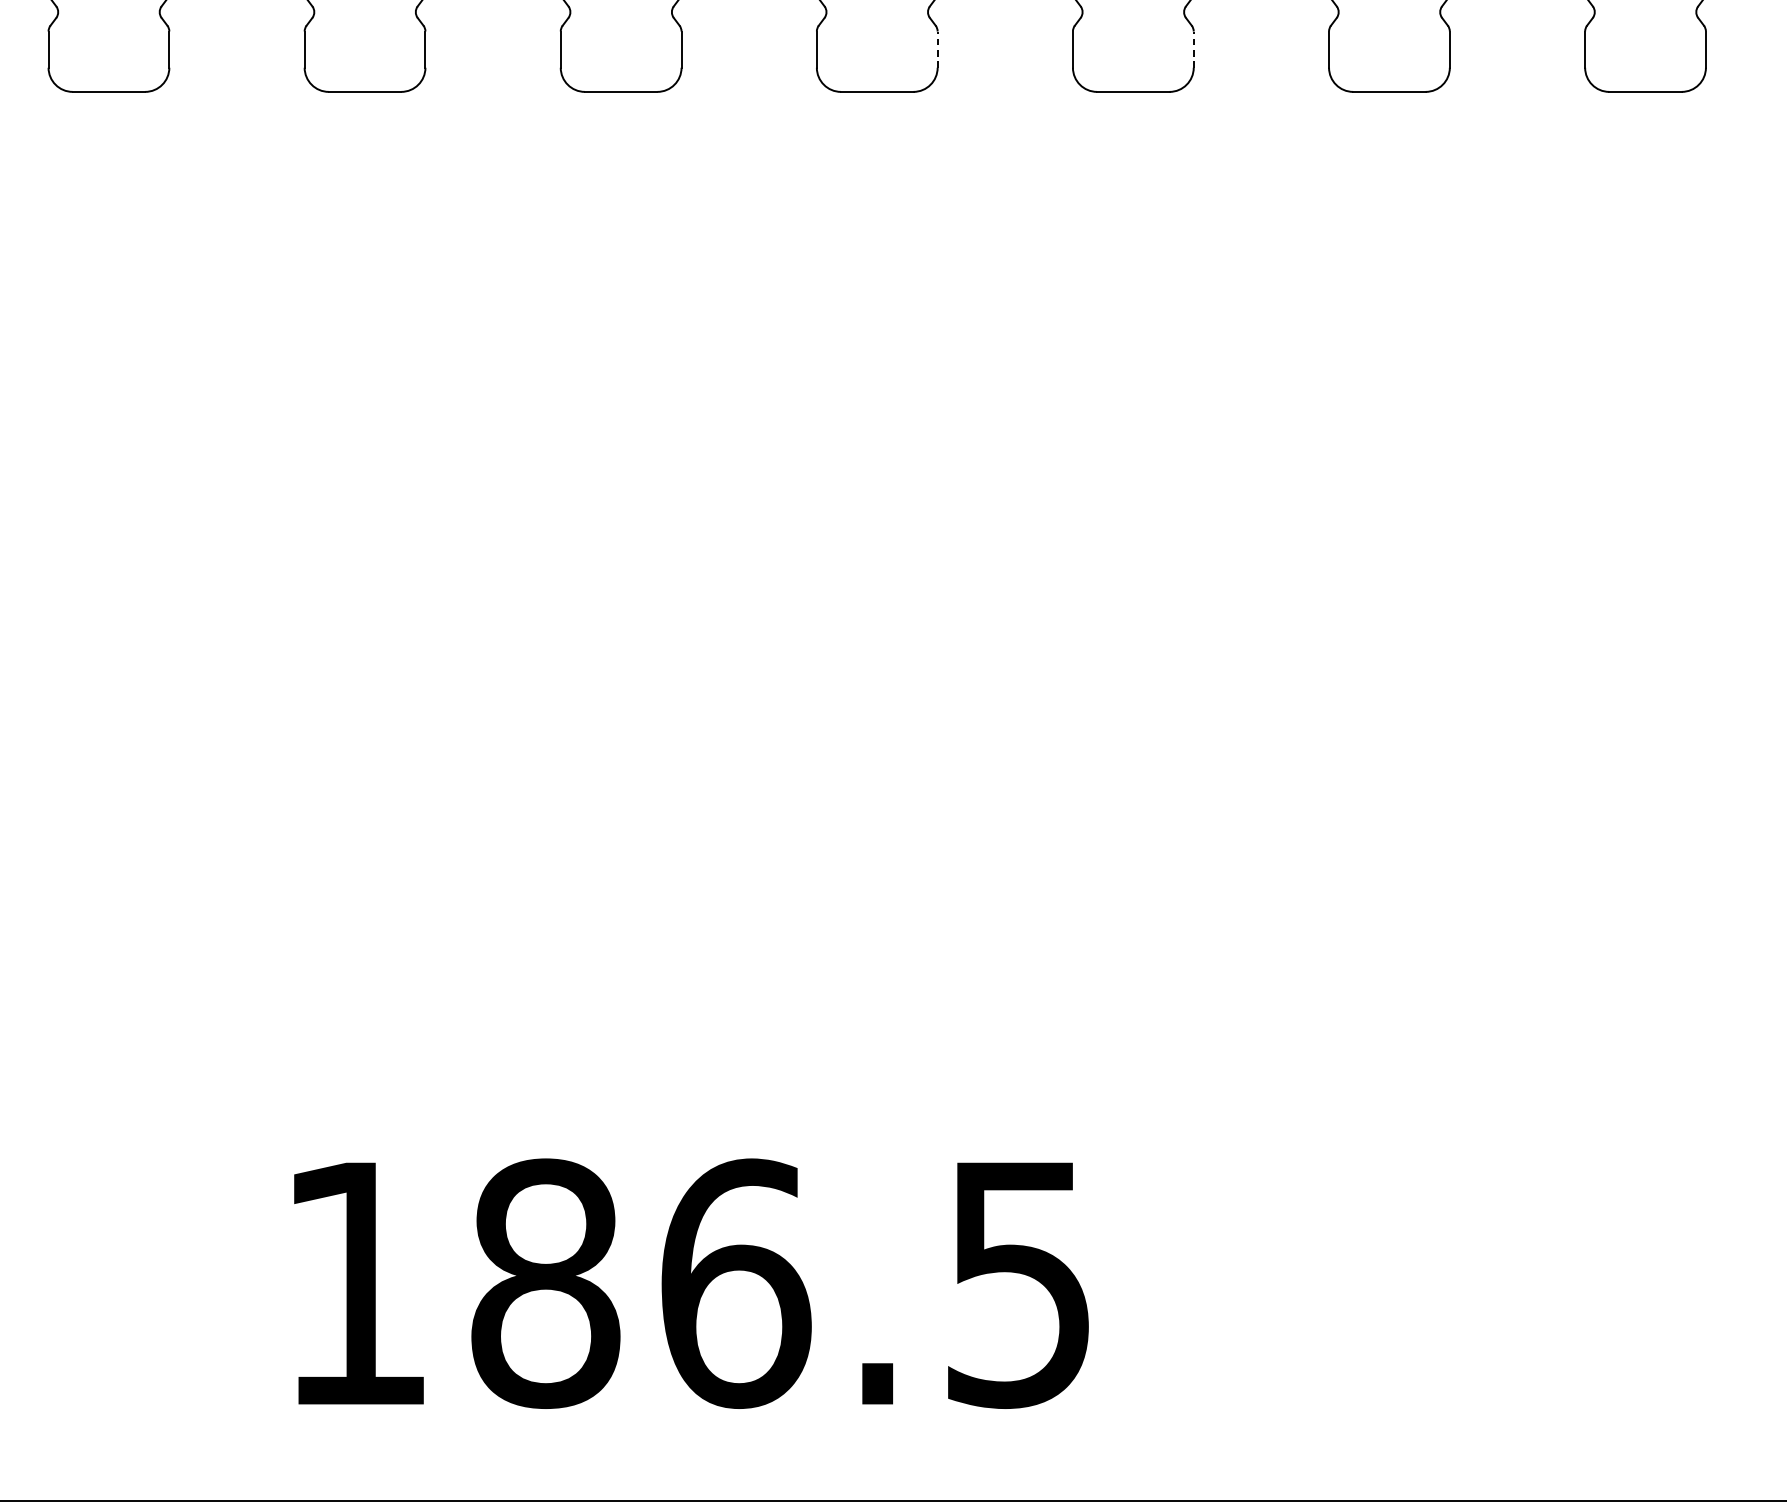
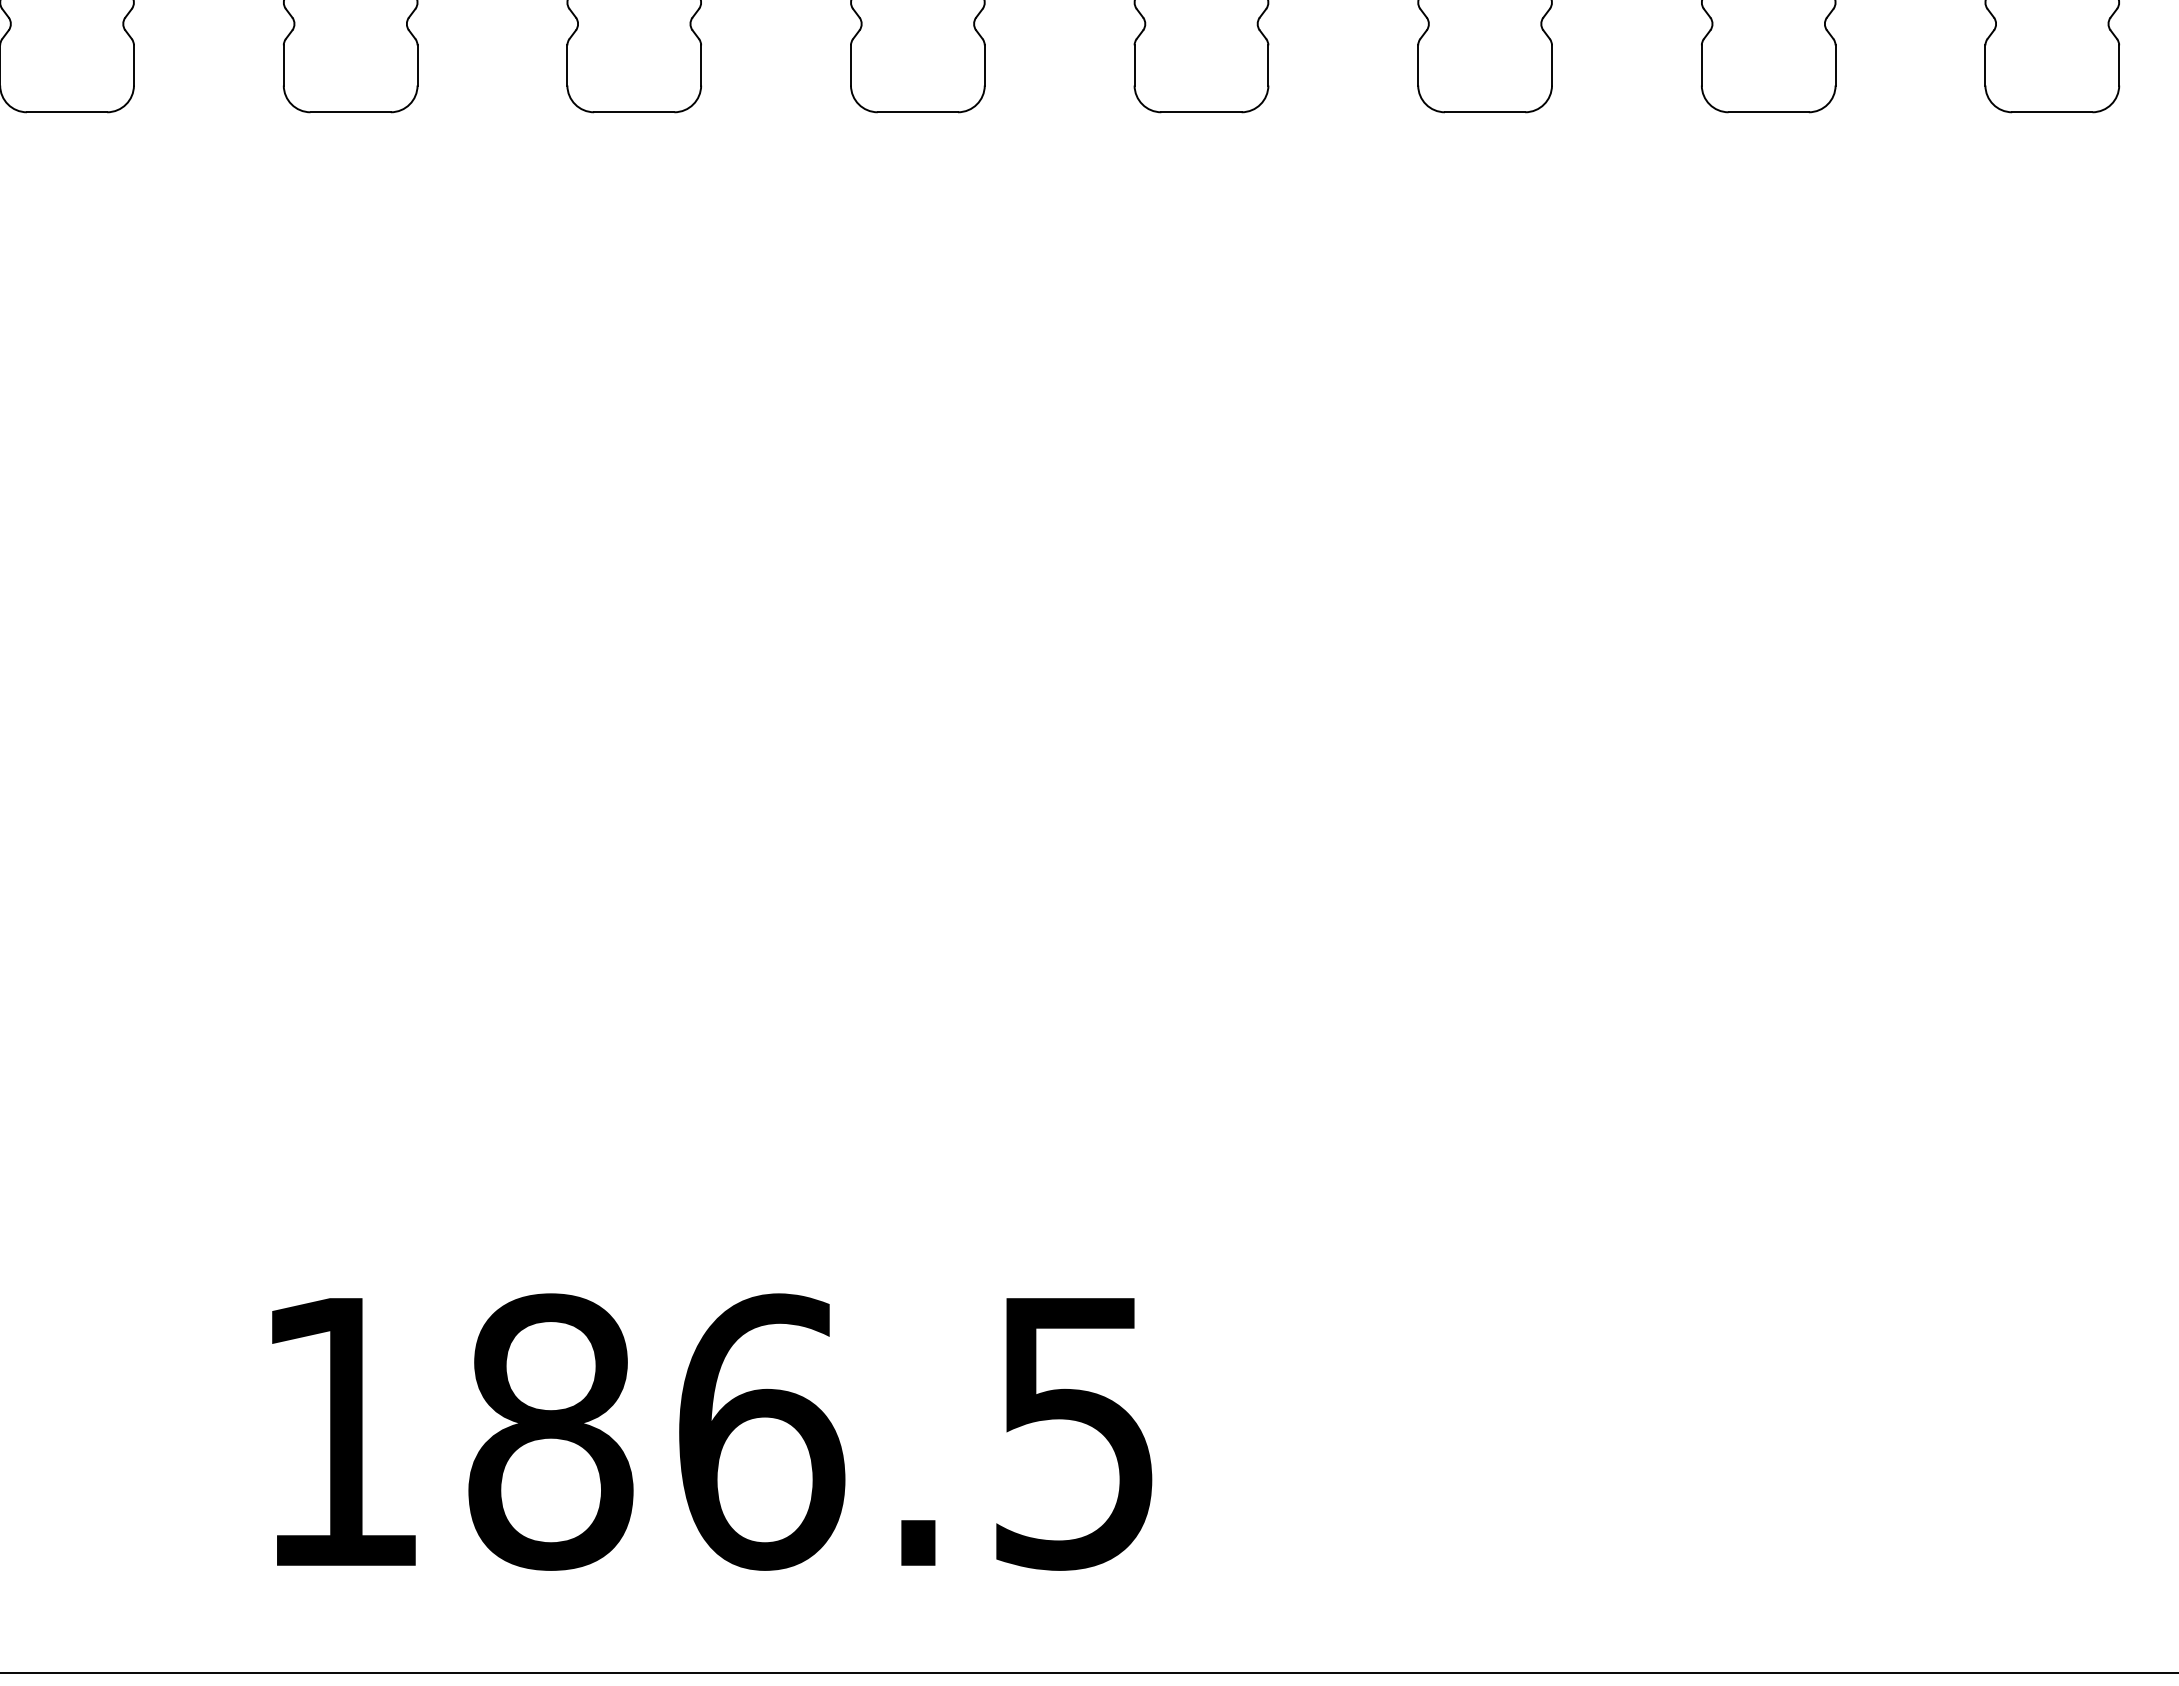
line: (937, 48) -> (984, 64), dashed -> solid
line: (1193, 48) -> (1268, 64), dashed -> solid

